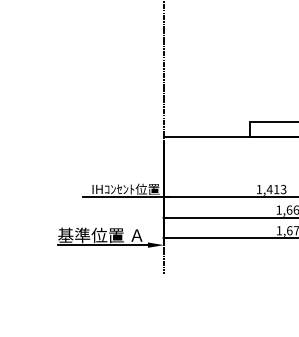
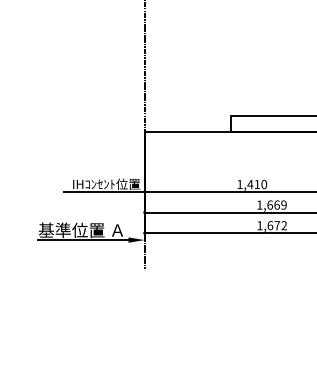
text: (283, 189) -> (264, 184), 1,413 -> 1,410

